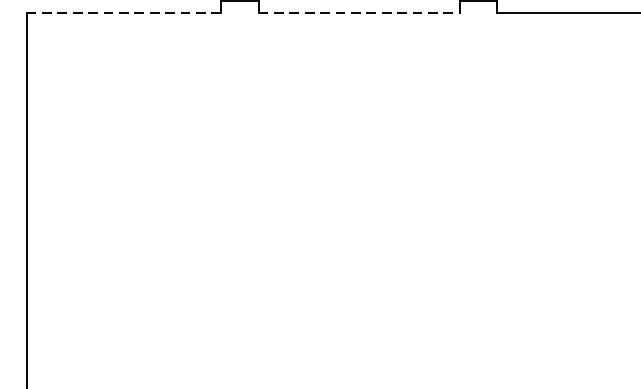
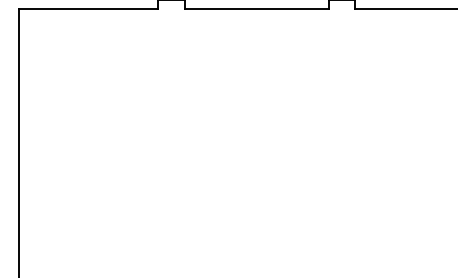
line: (123, 13) -> (88, 9), dashed -> solid
line: (359, 13) -> (256, 9), dashed -> solid

